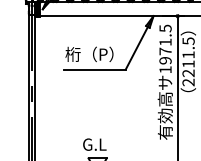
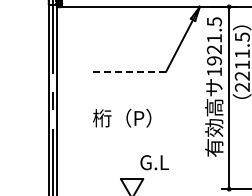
text: (165, 51) -> (214, 49), 1971.5 -> 1921.5
text: (89, 53) -> (122, 117), moved
line: (94, 69) -> (128, 71), solid -> dashed
text: (94, 144) -> (154, 162), moved

